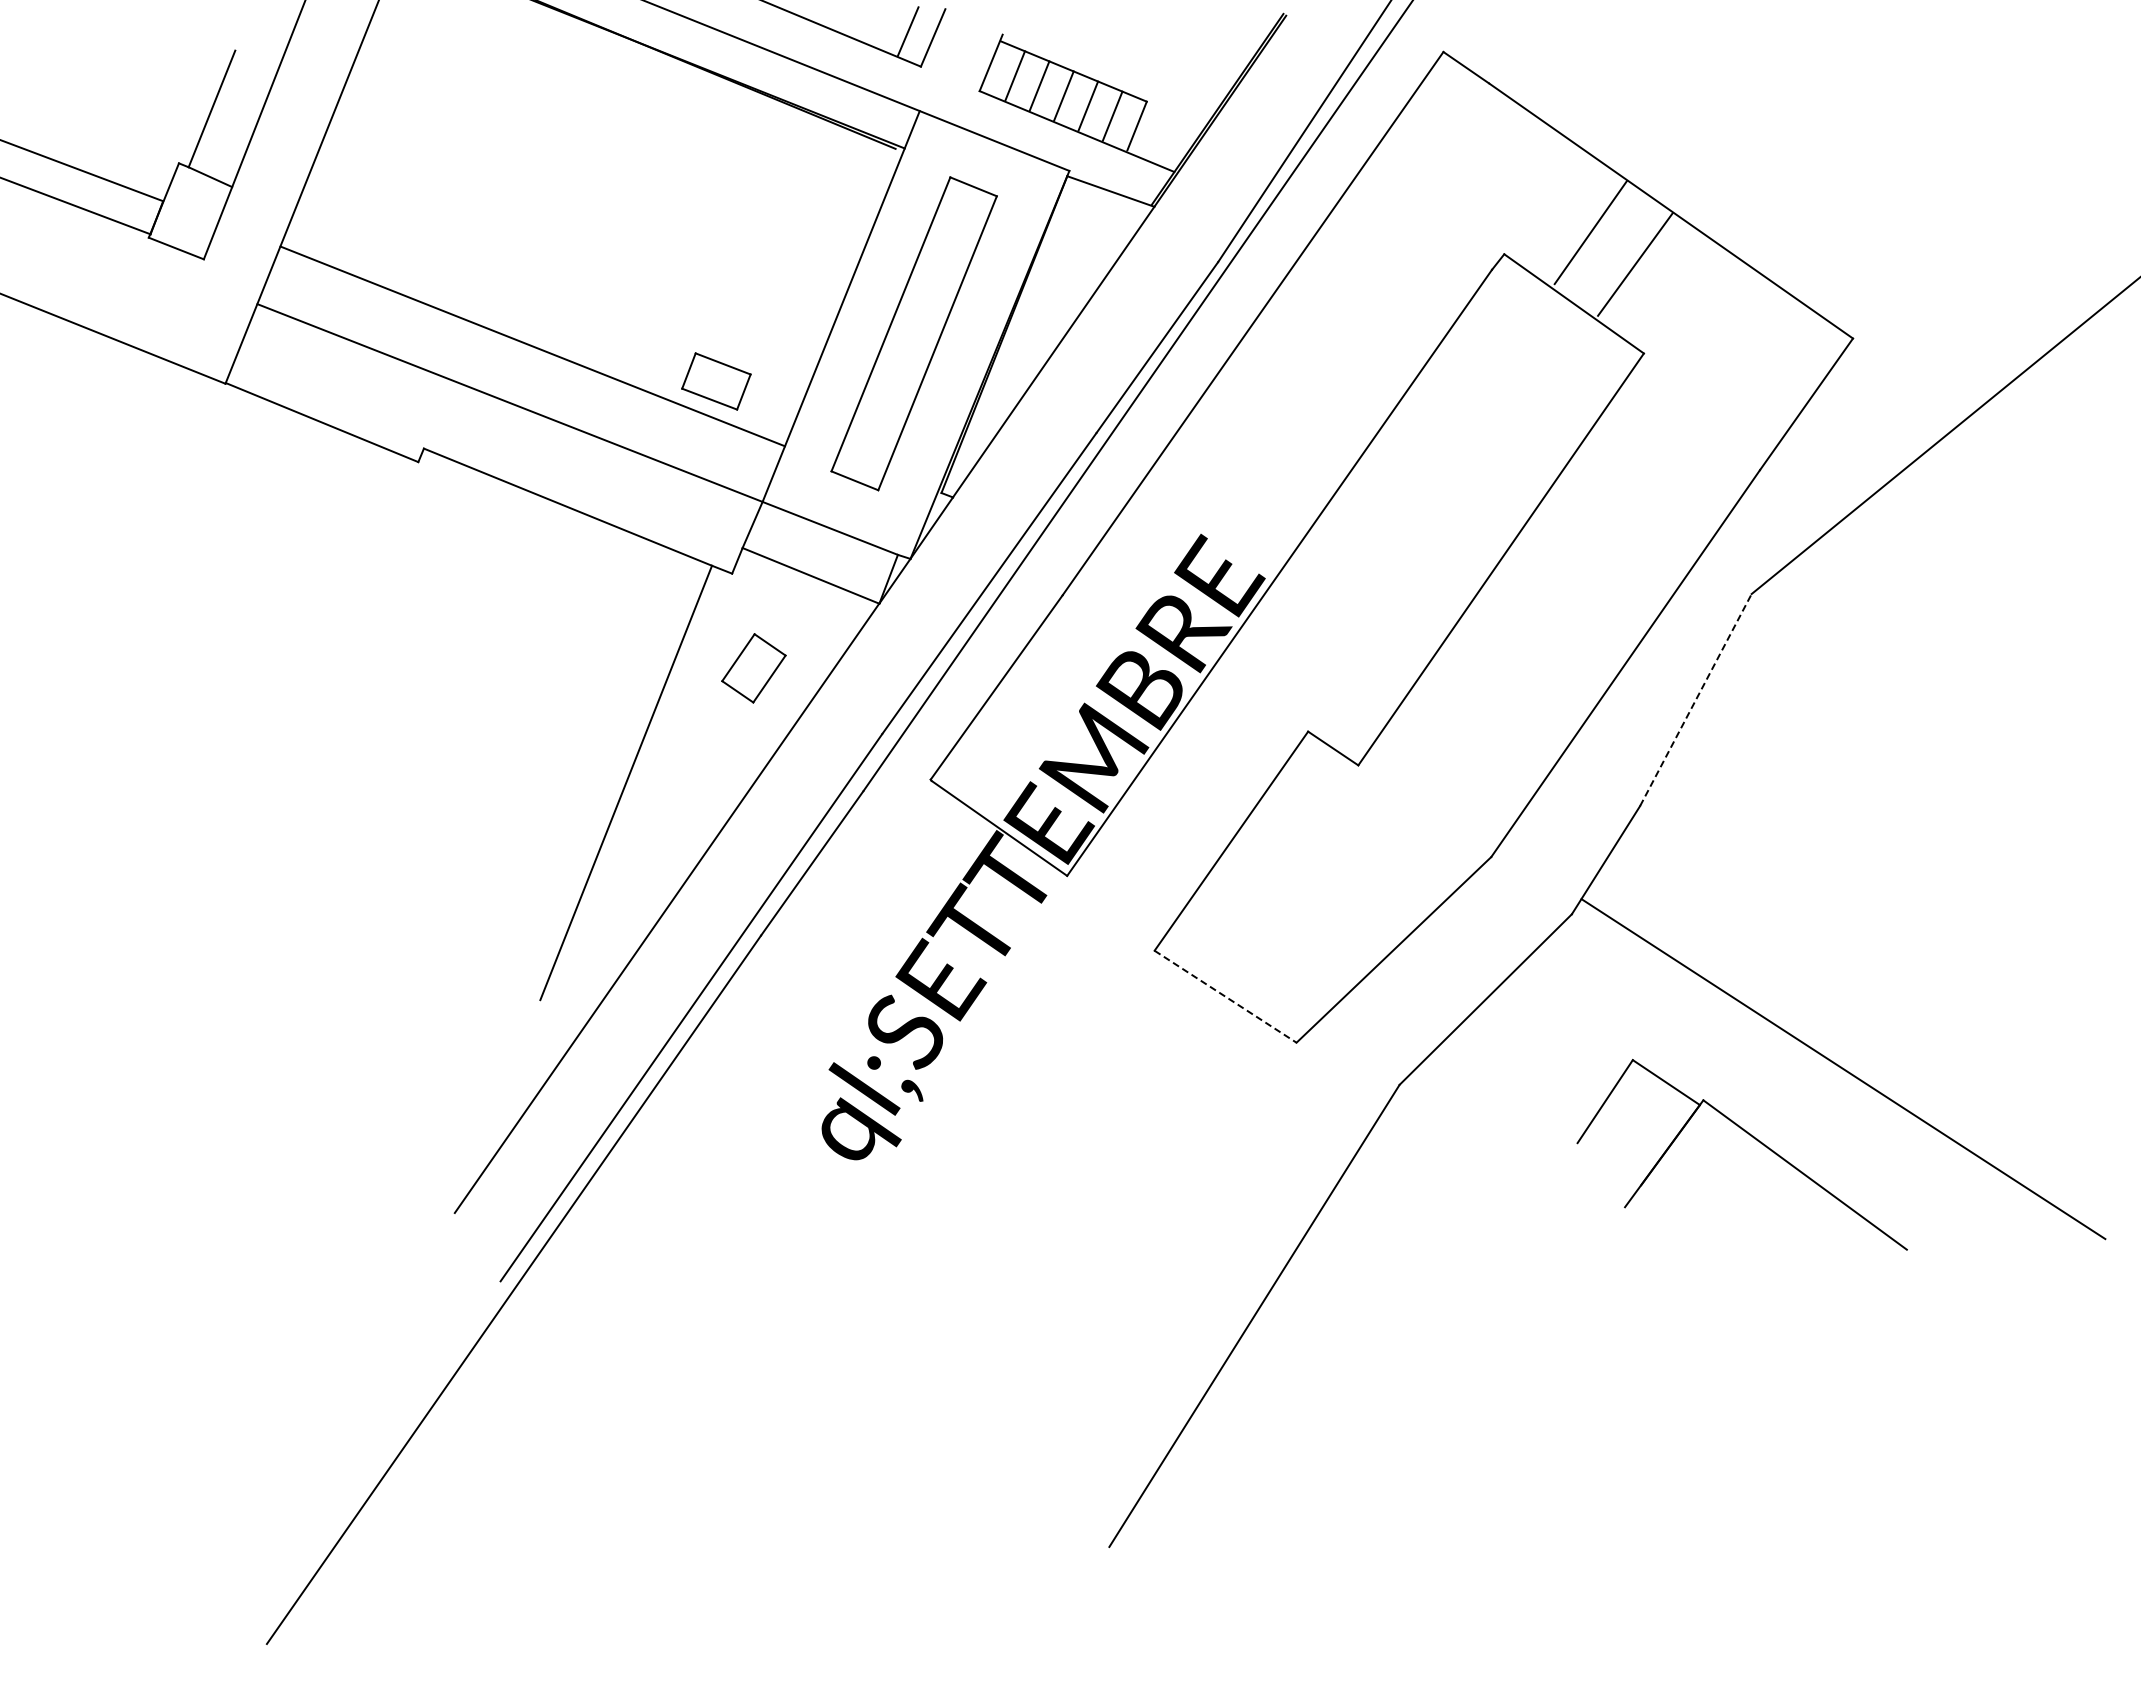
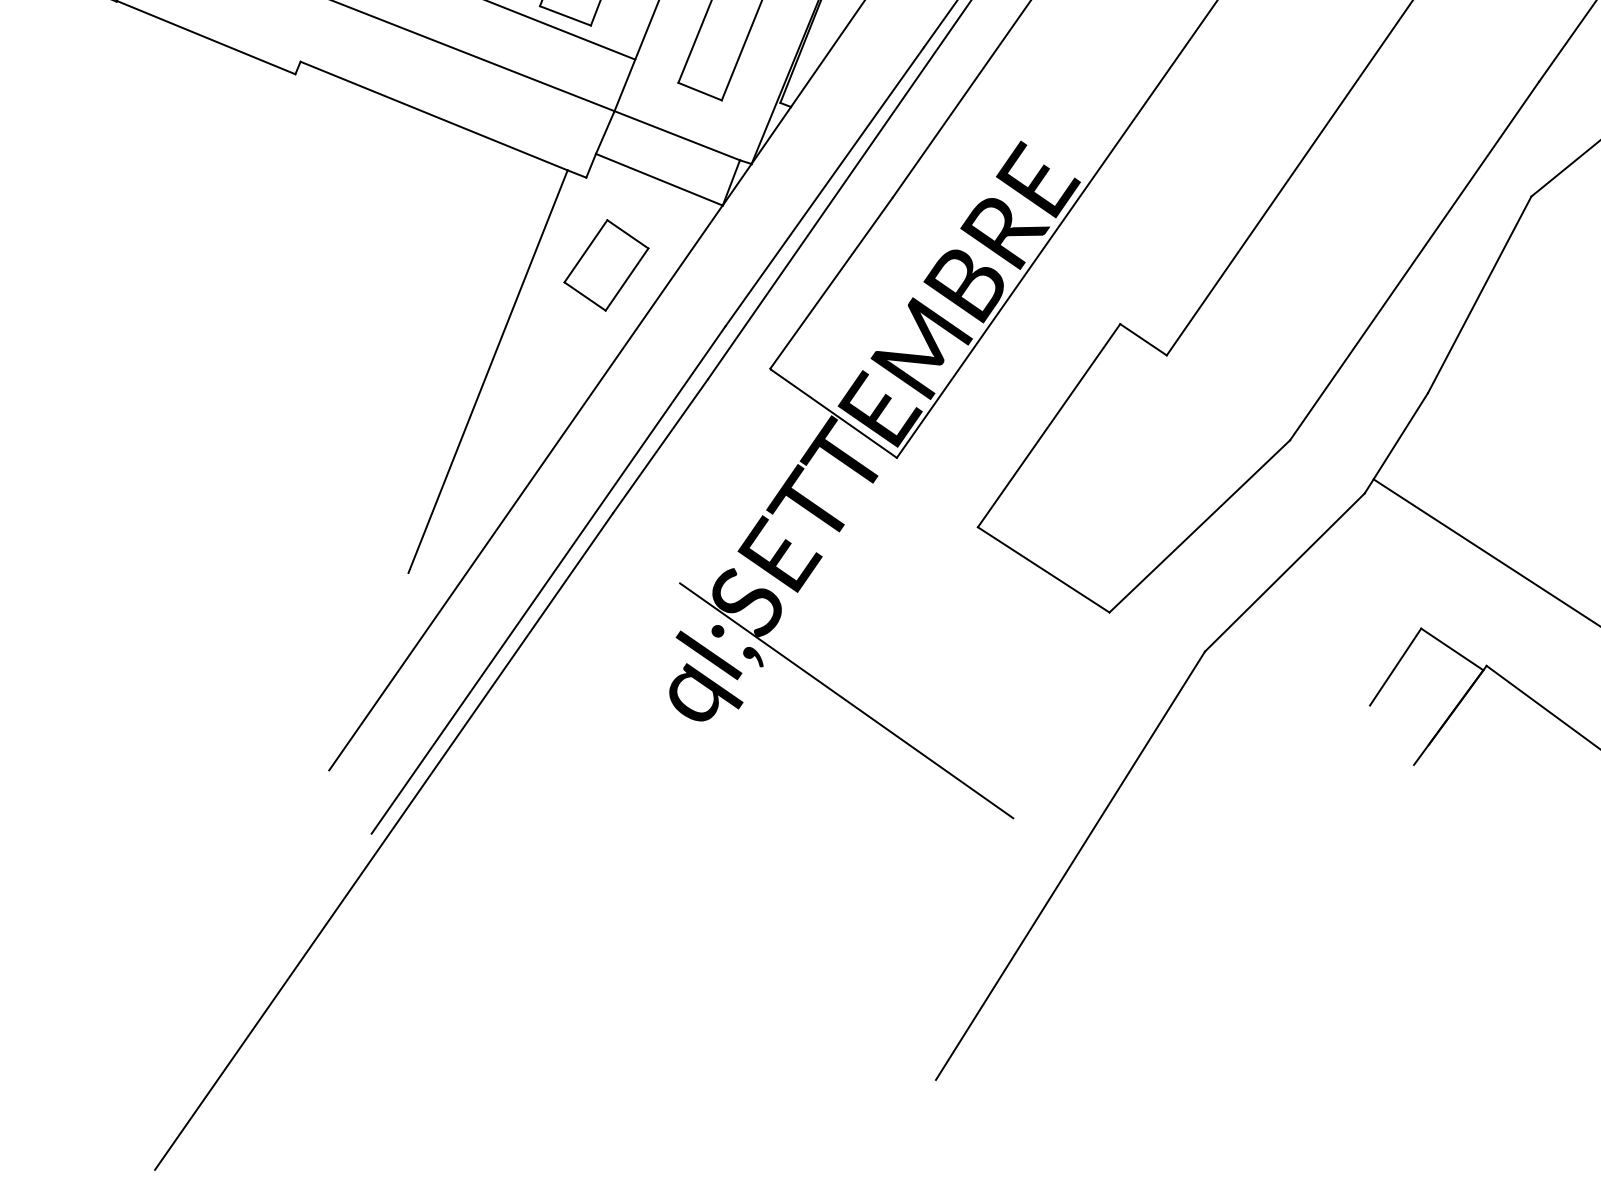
part: (753, 668) -> (606, 265), size x1.43
line: (1695, 700) -> (1479, 295), dashed -> solid
line: (1225, 996) -> (1043, 569), dashed -> solid
line: (1012, 1137) -> (846, 700), added

